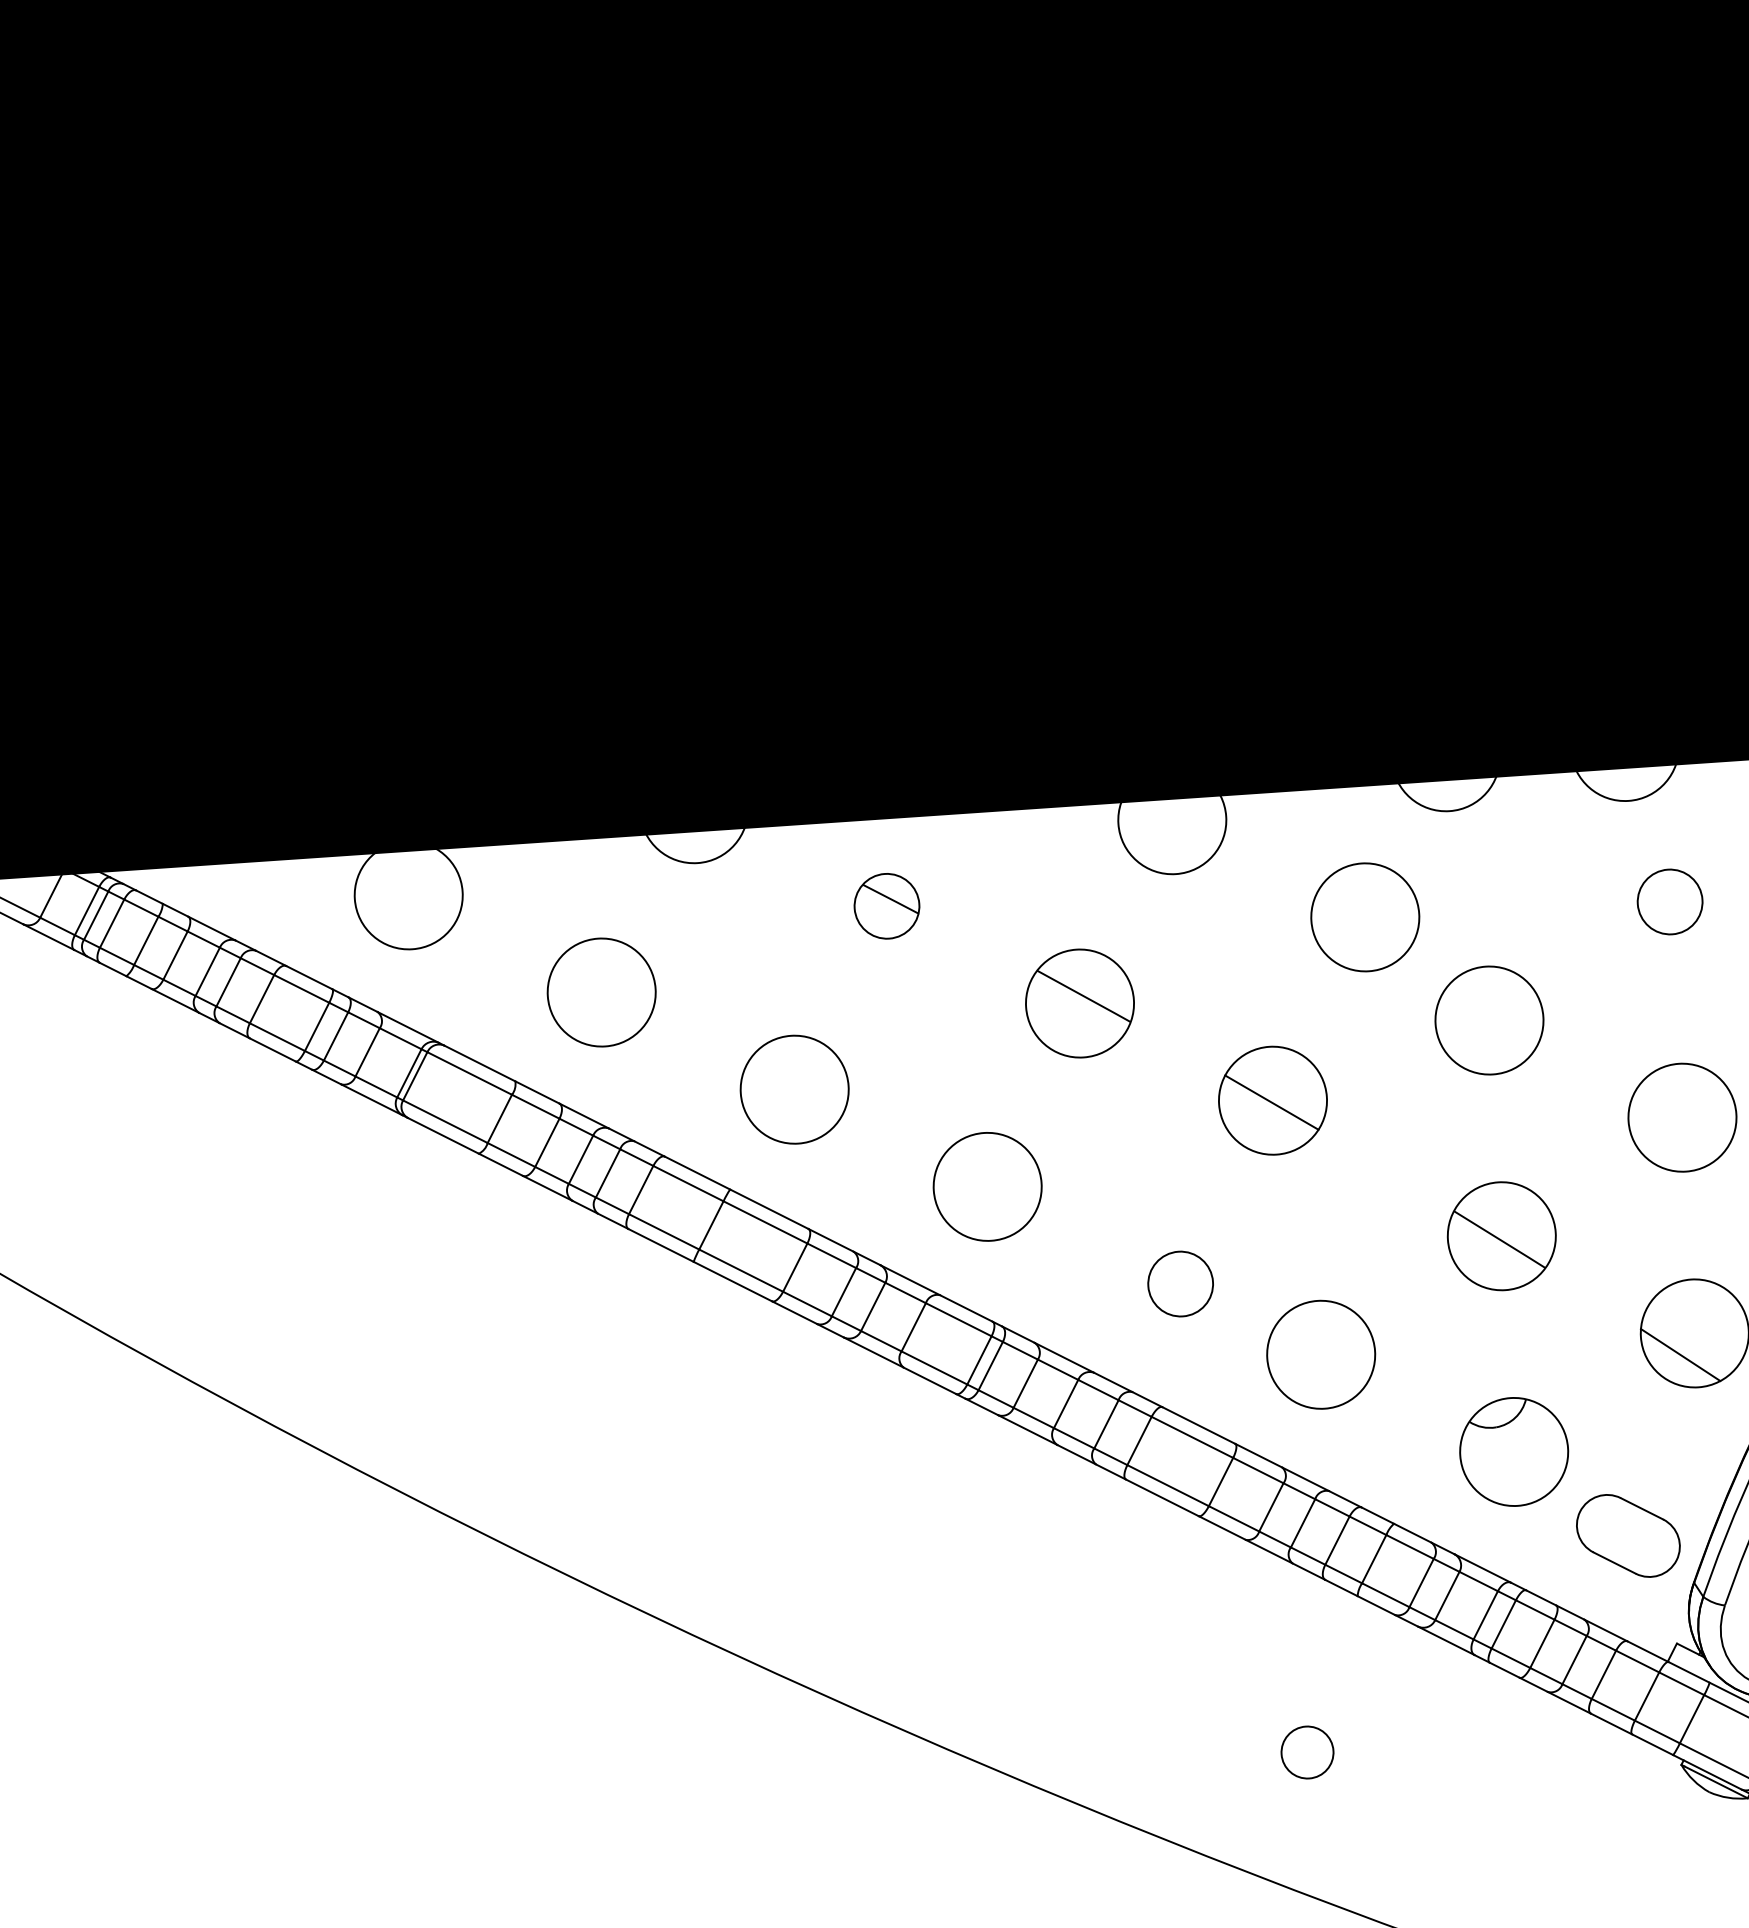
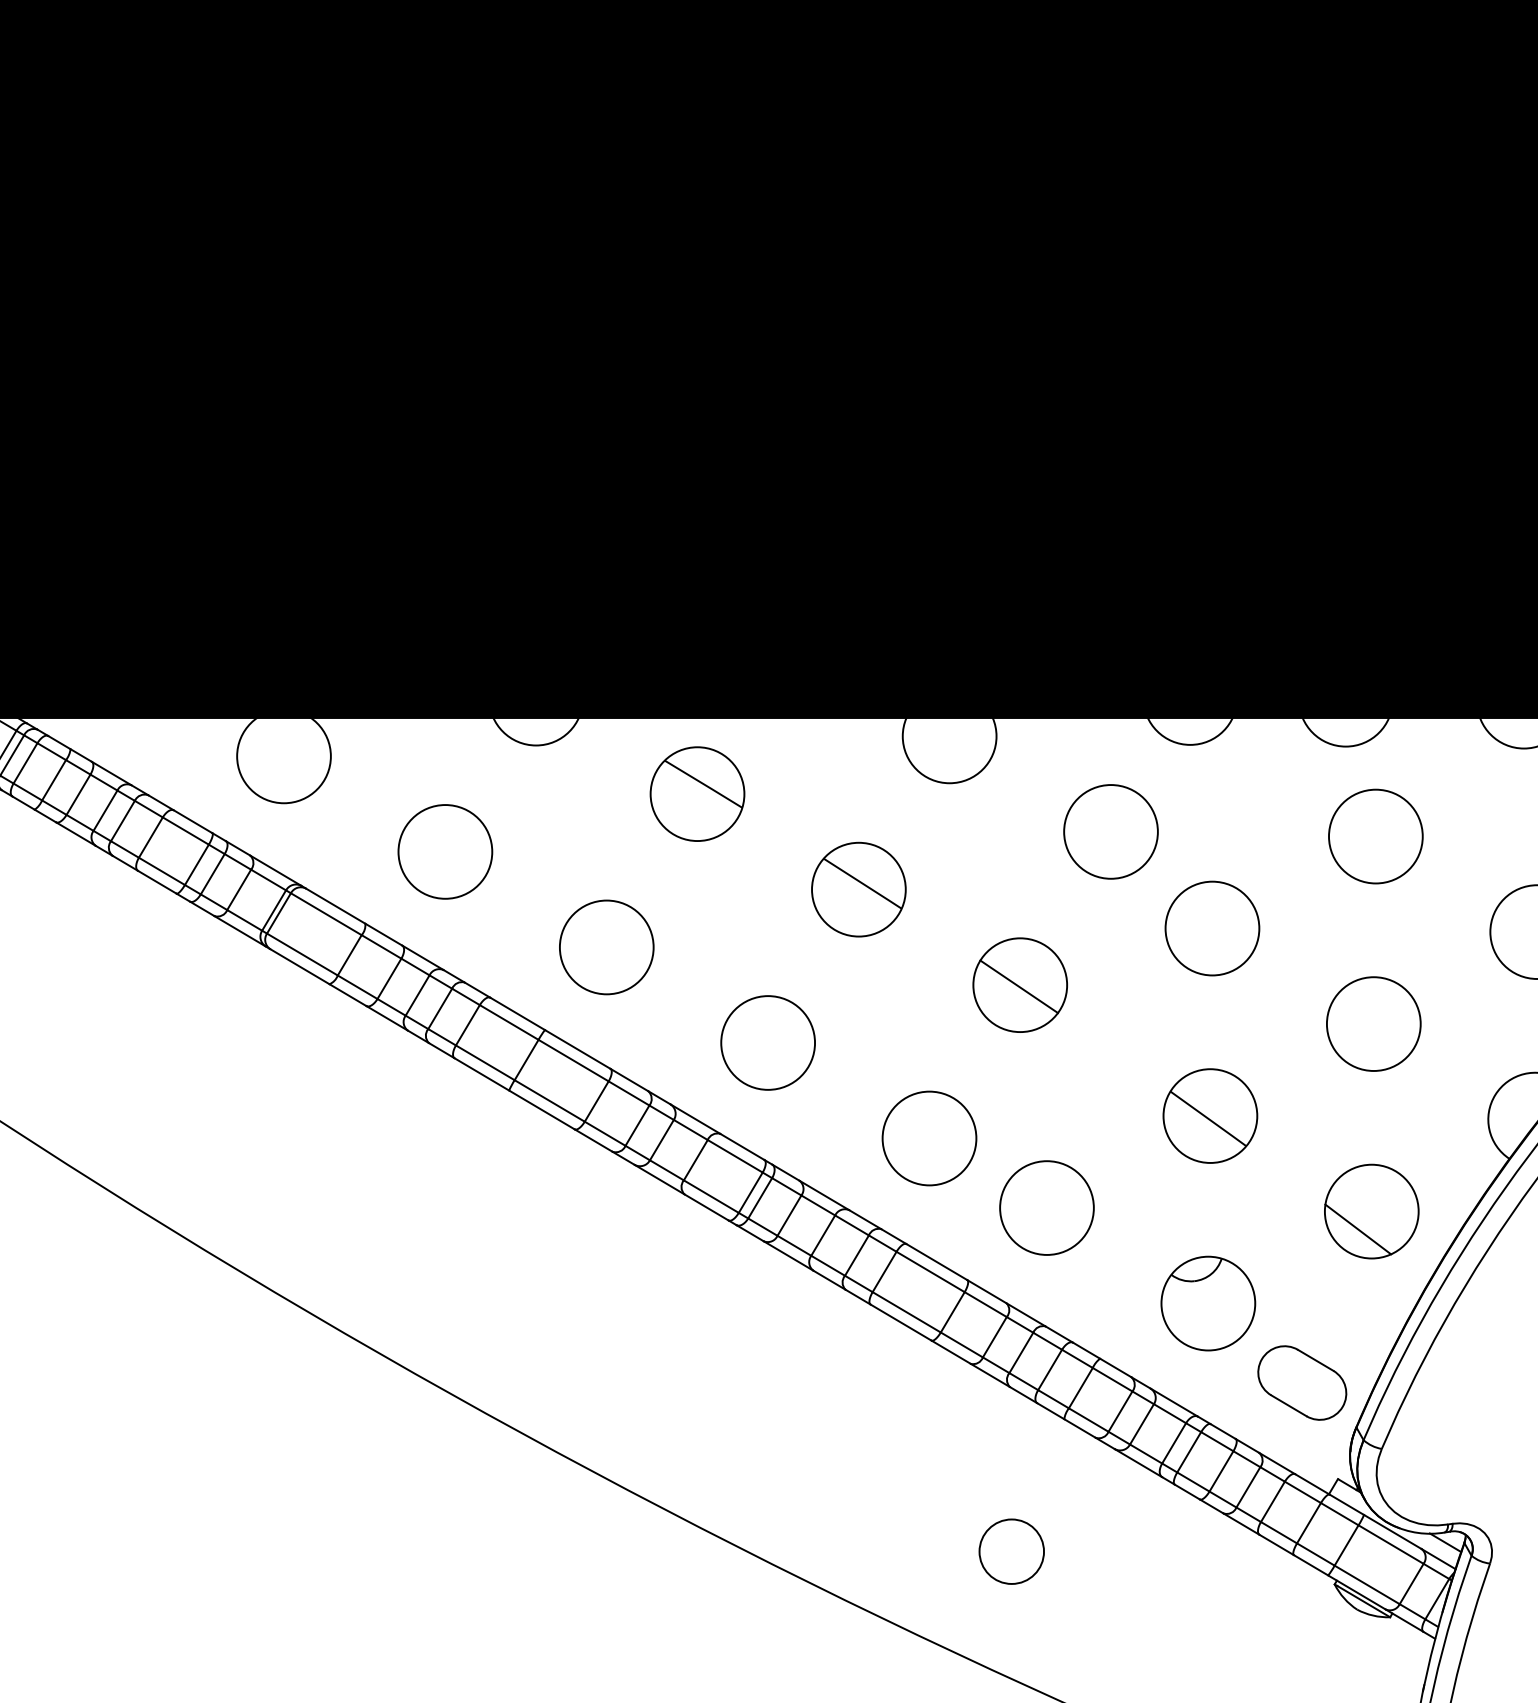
circle: (1669, 901) -> (1375, 836), size x1.67
part: (886, 905) -> (697, 793), size x1.67
circle: (1180, 1284) -> (929, 1138), size x1.67
circle: (1307, 1752) -> (1011, 1551), size x1.43

